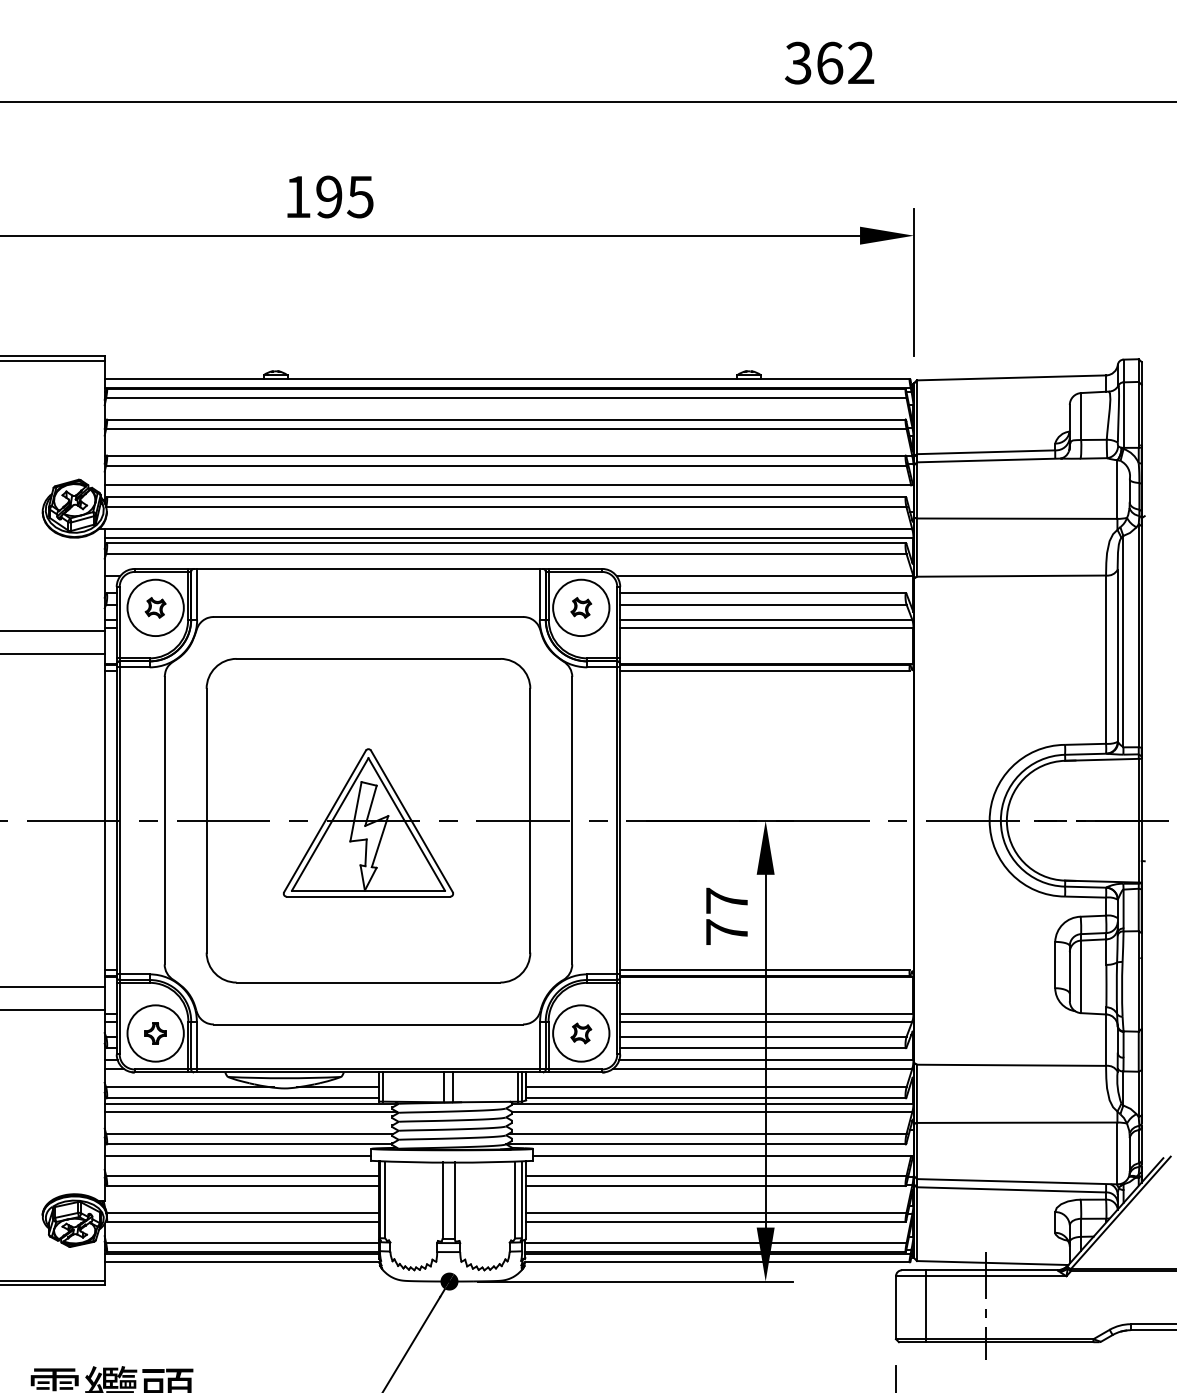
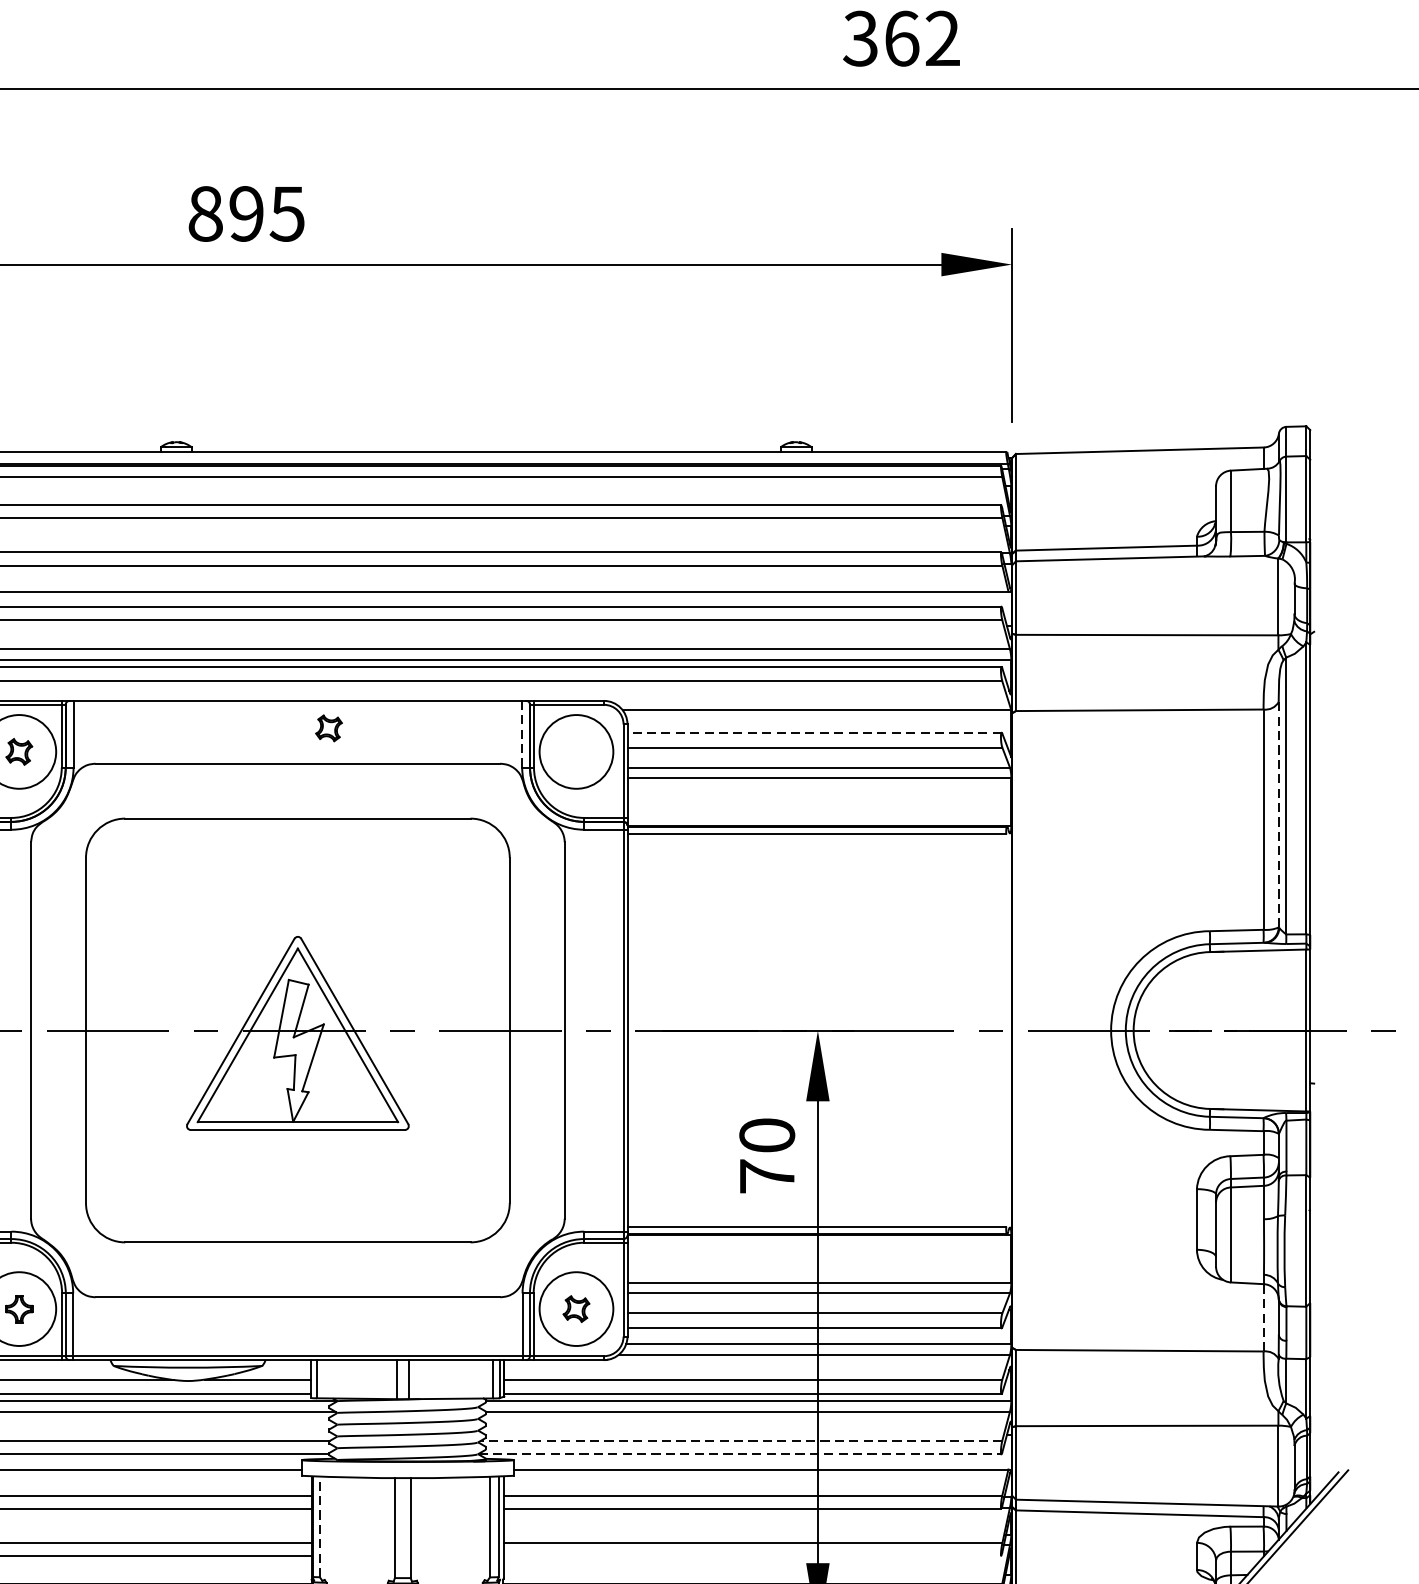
text: (298, 196) -> (206, 213), 195 -> 895
line: (539, 593) -> (521, 733), solid -> dashed
line: (763, 593) -> (815, 733), solid -> dashed
part: (581, 607) -> (329, 727), moved
line: (1117, 655) -> (1278, 814), solid -> dashed
text: (726, 900) -> (766, 1134), 77 -> 70
line: (1106, 1040) -> (1264, 1318), solid -> dashed
line: (707, 1133) -> (741, 1440), solid -> dashed
line: (706, 1144) -> (740, 1454), solid -> dashed
line: (385, 1199) -> (320, 1526), solid -> dashed
line: (715, 1221) -> (752, 1555), removed

